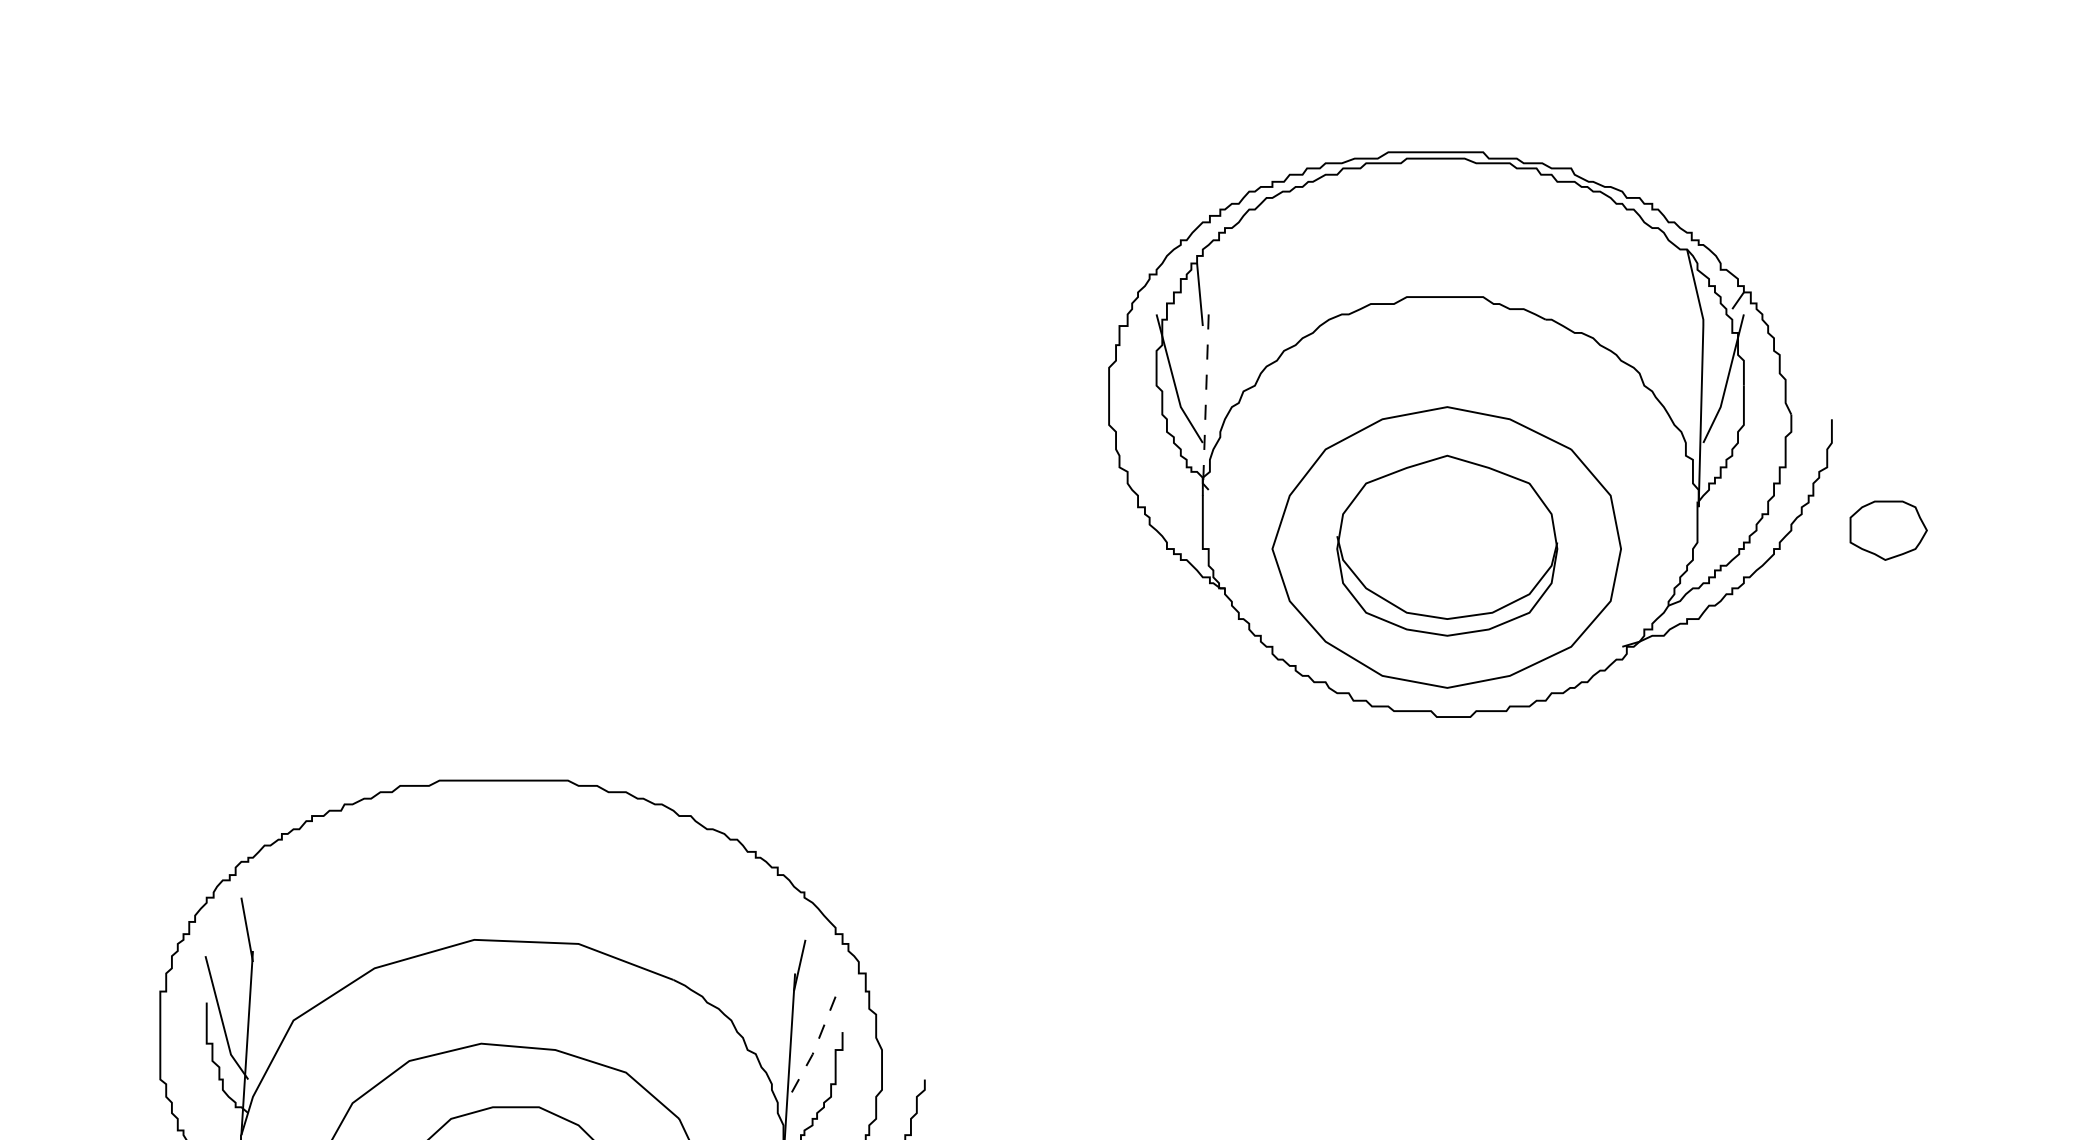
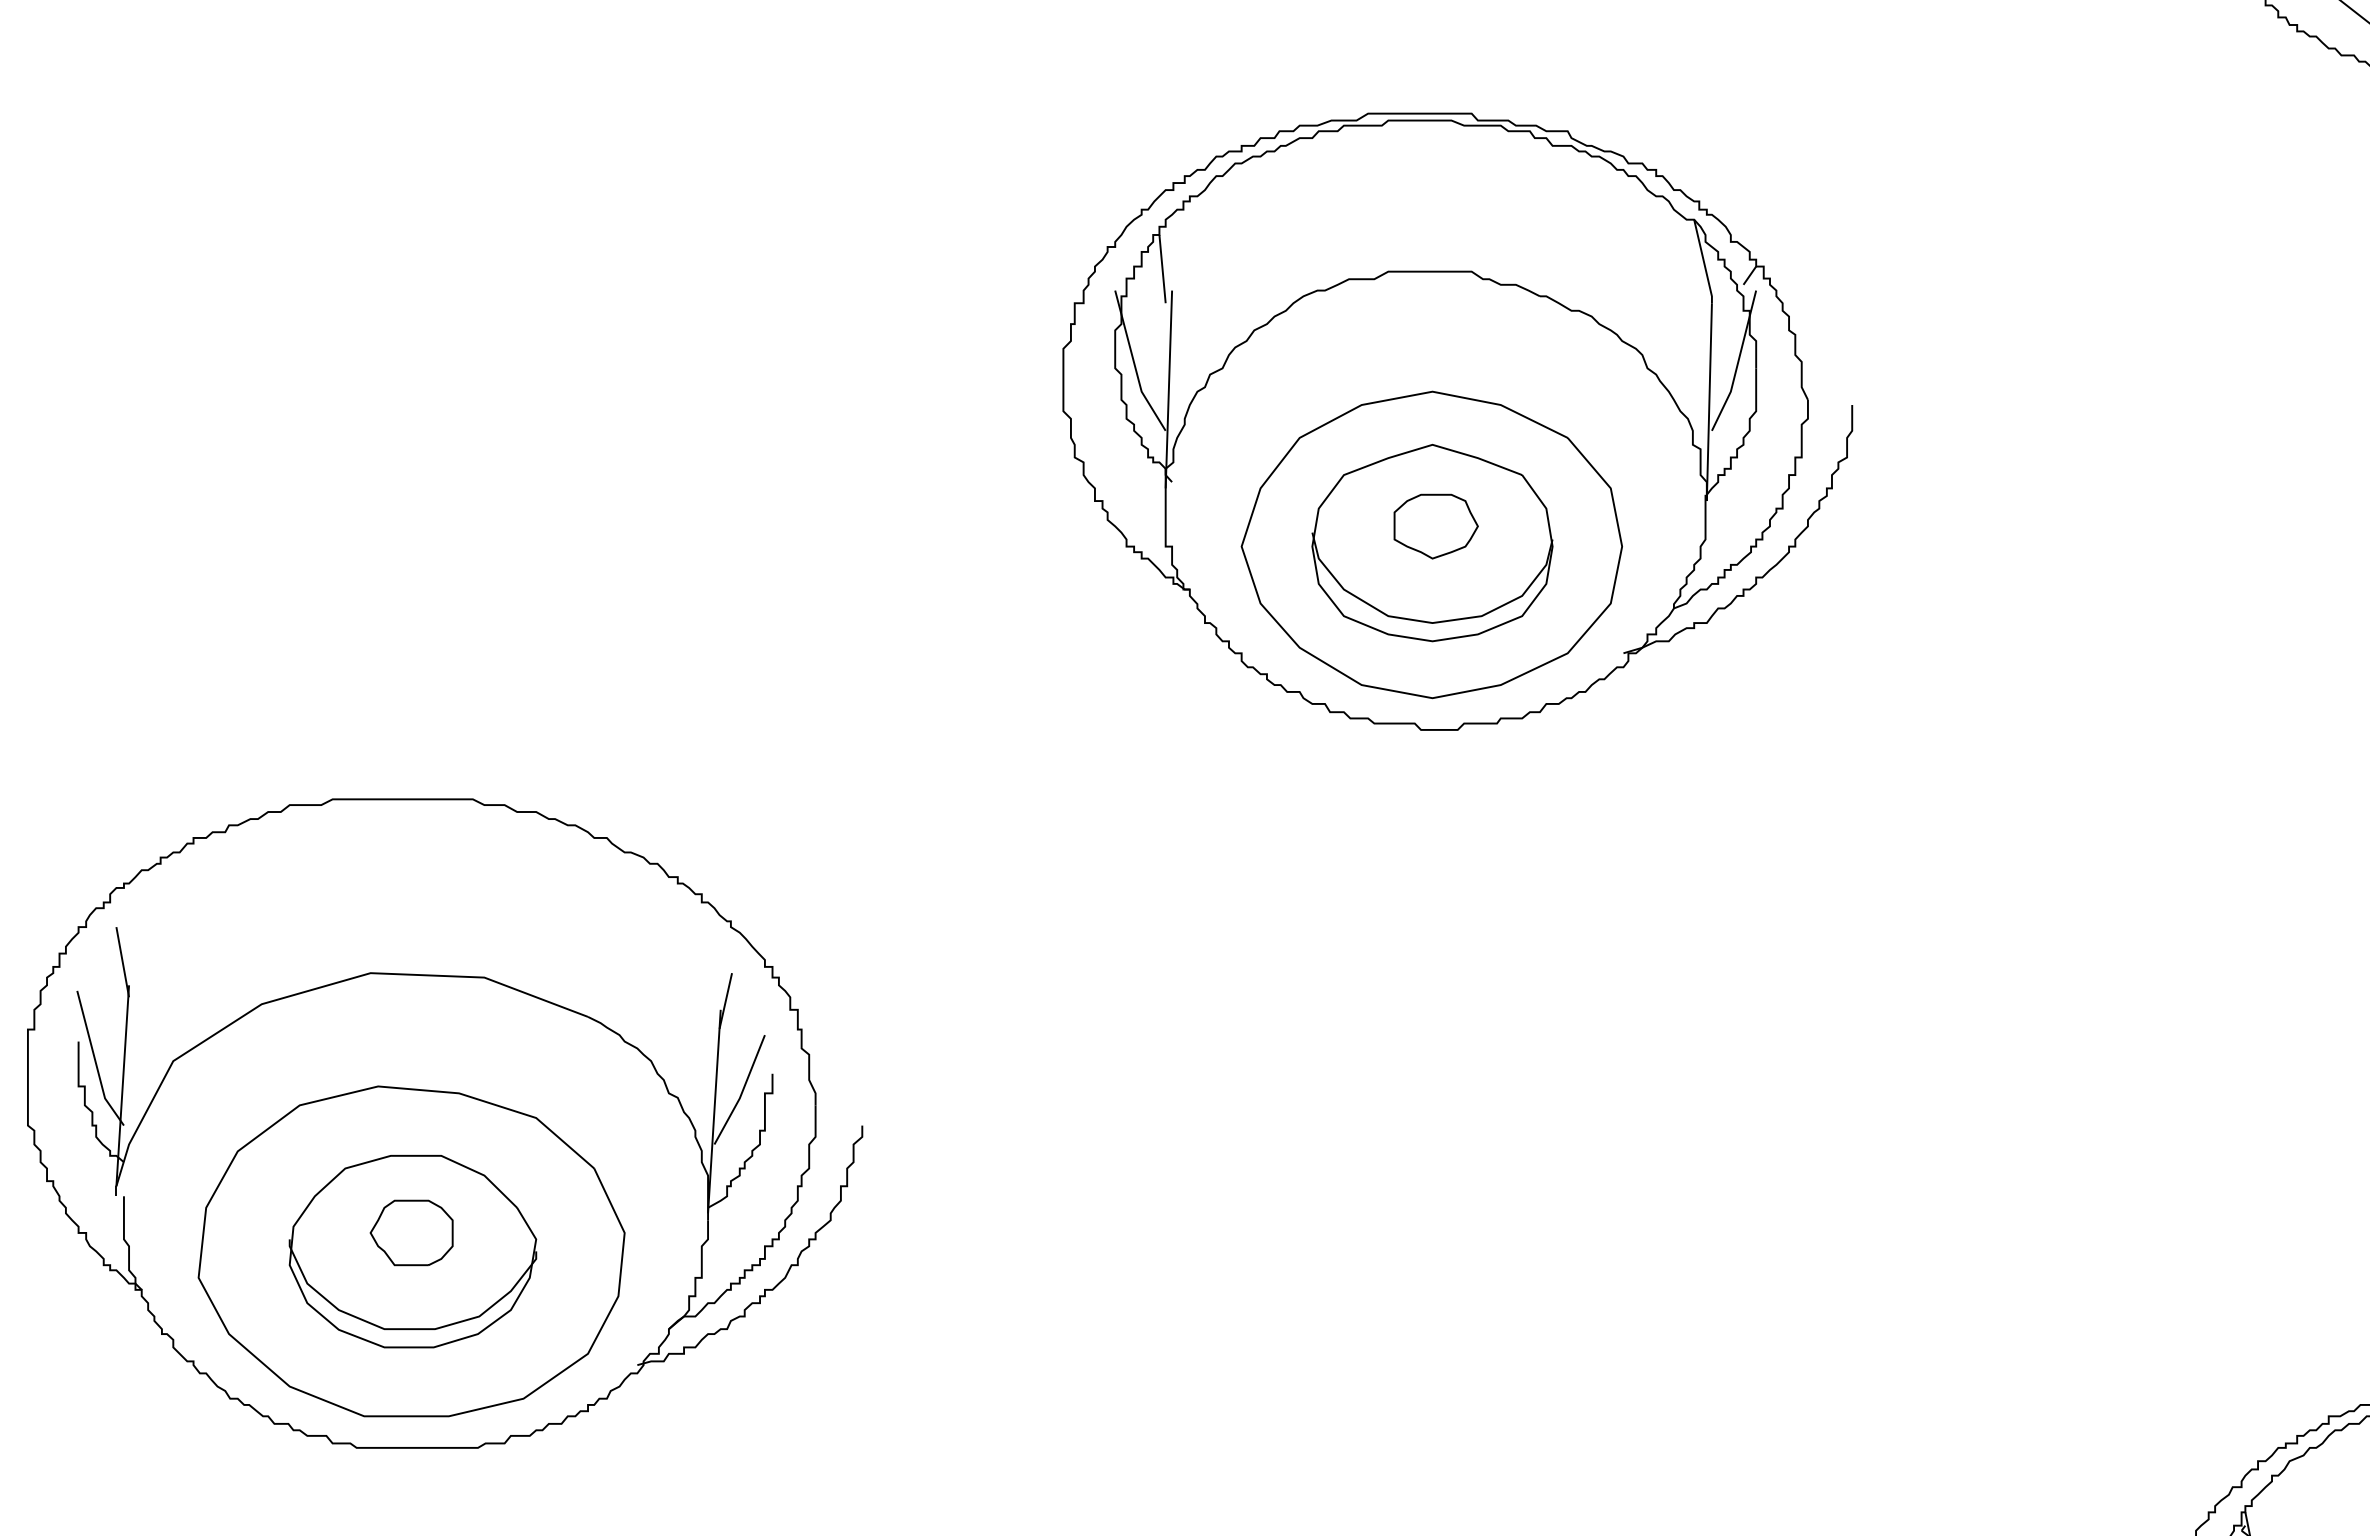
line: (1205, 405) -> (1168, 389), dashed -> solid
part: (1888, 530) -> (1435, 526), moved
line: (815, 1049) -> (742, 1092), dashed -> solid

